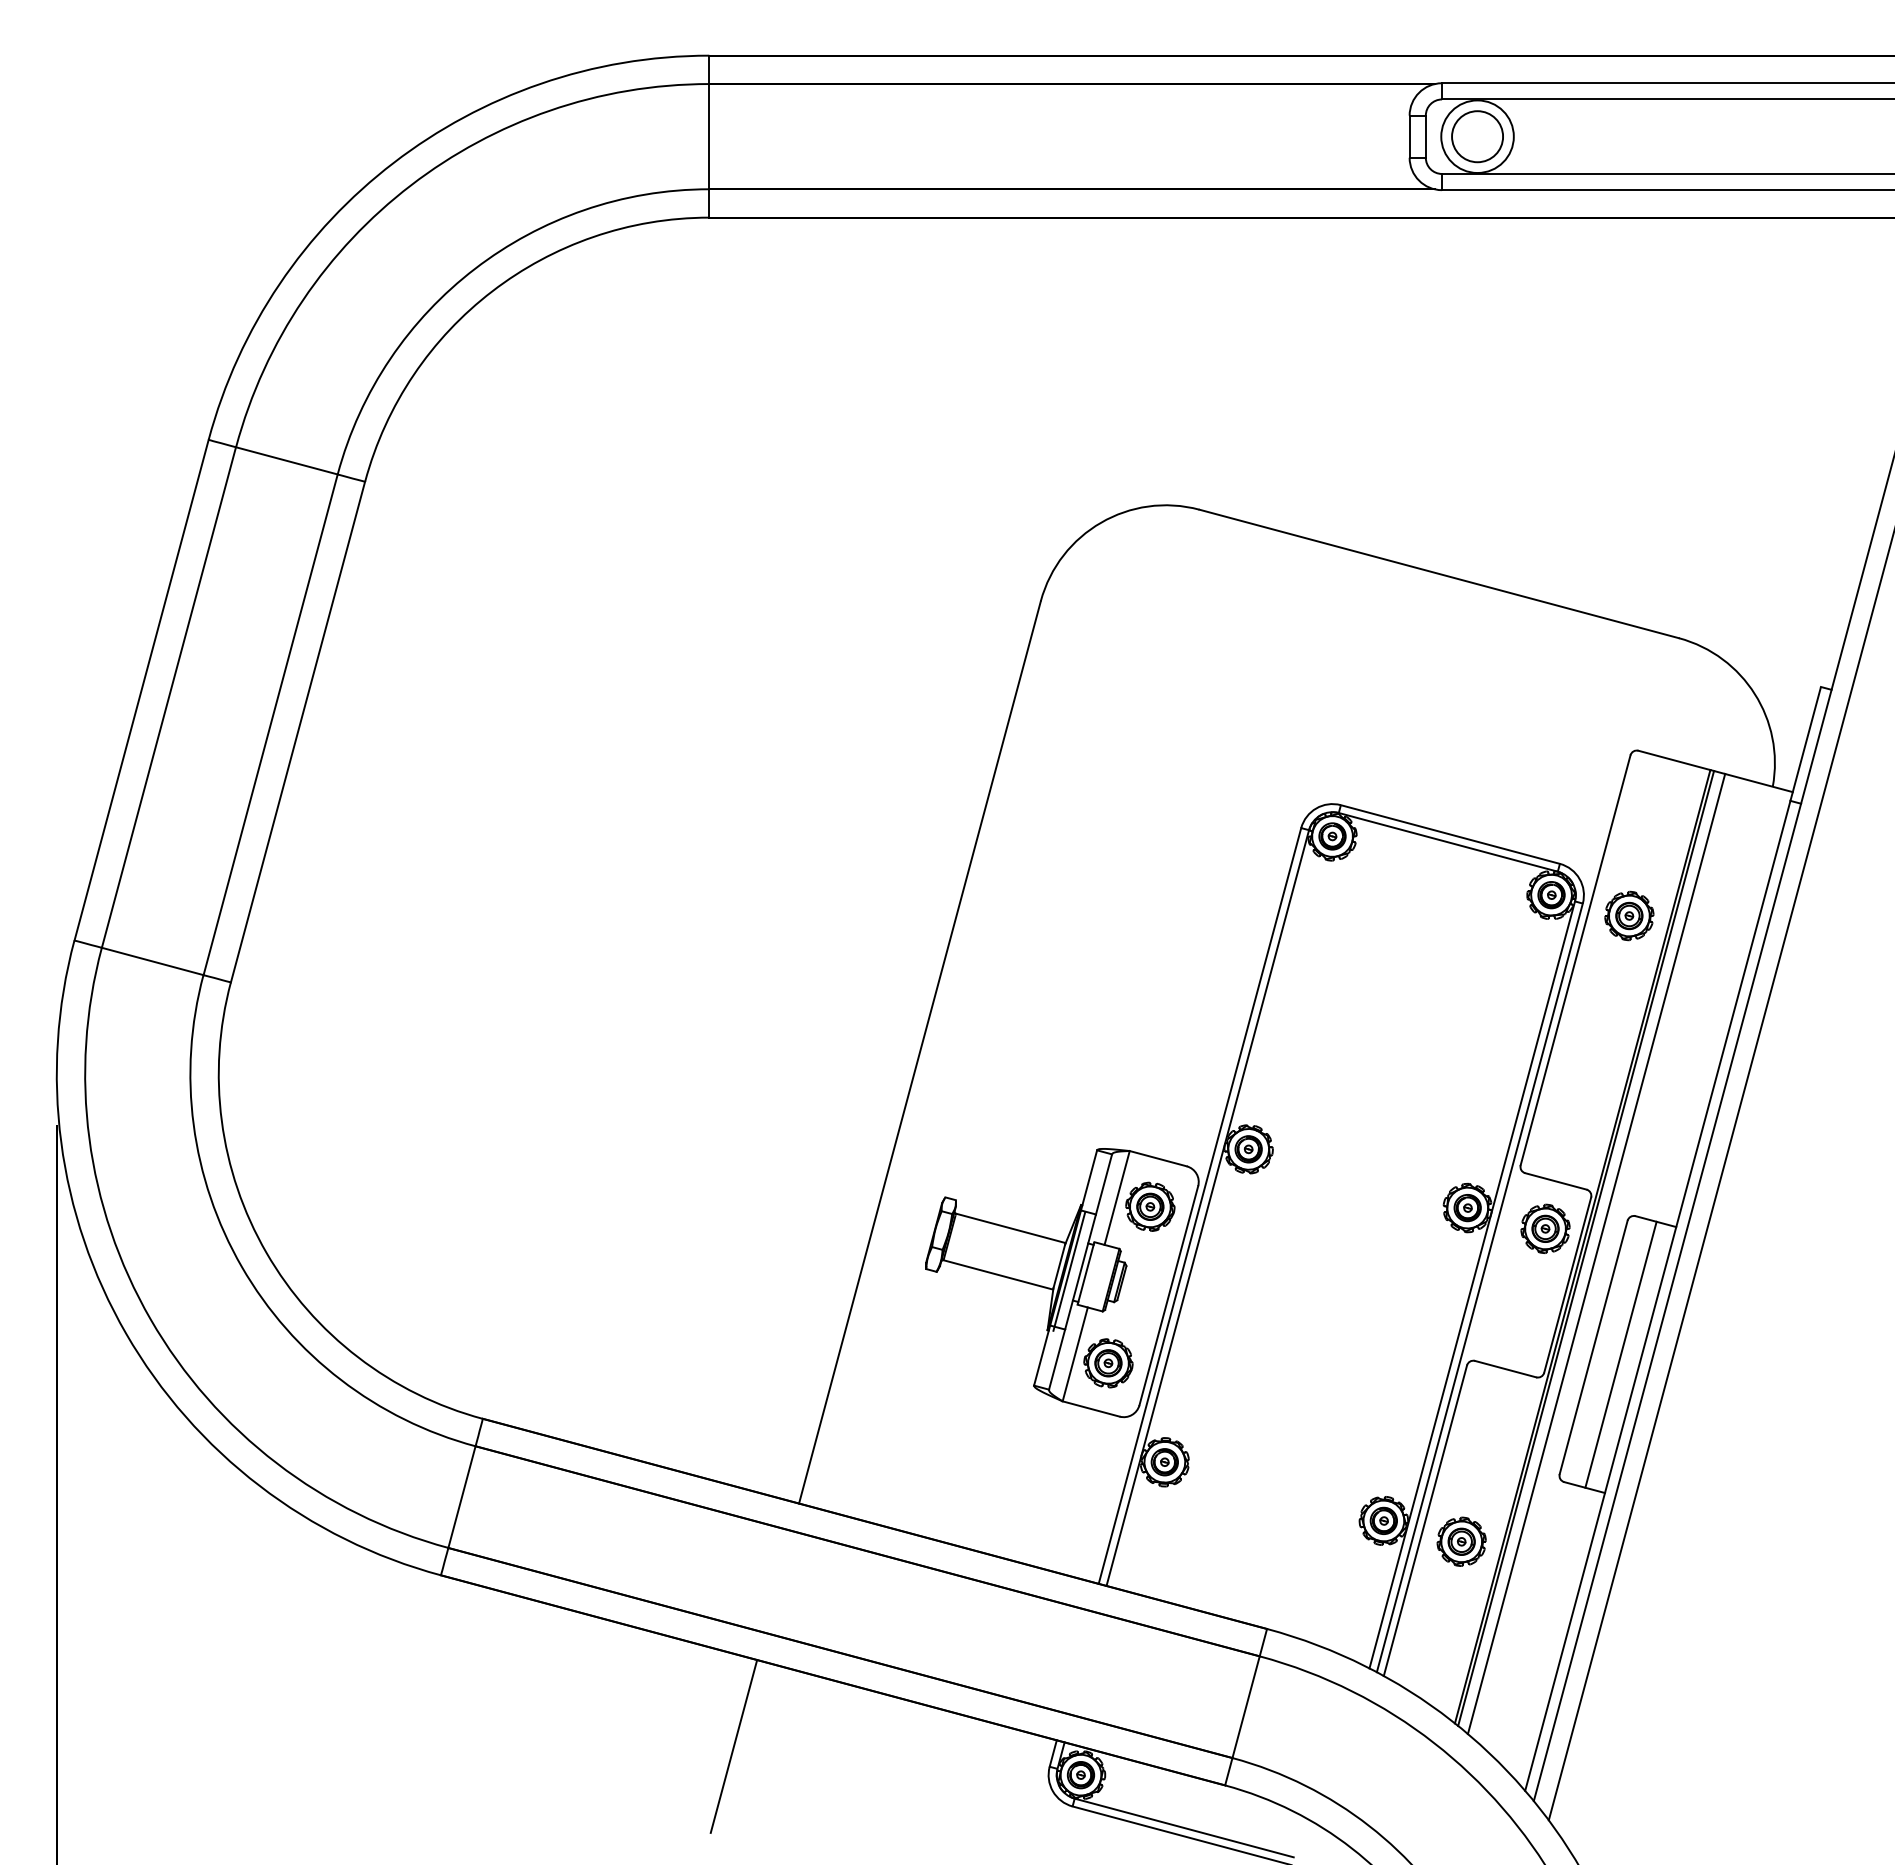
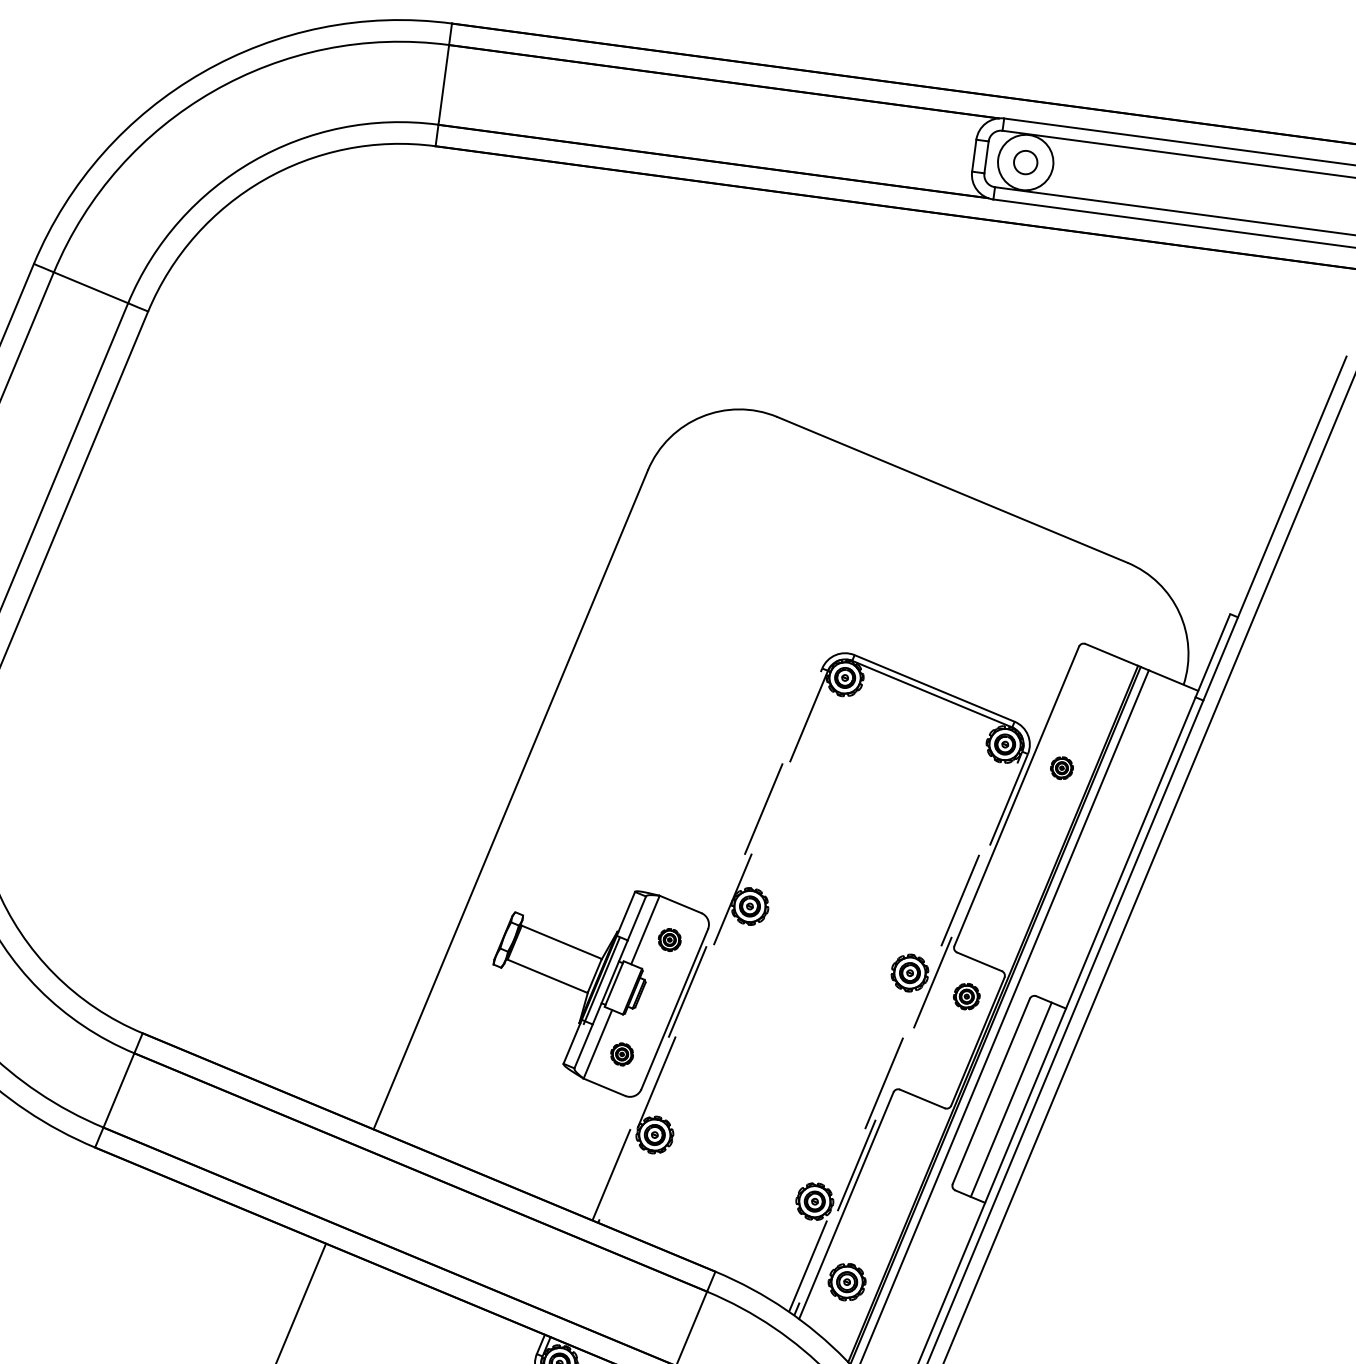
circle: (1477, 136) -> (1025, 162), size x0.6
part: (1629, 915) -> (1062, 767), size x0.6
line: (1200, 1205) -> (707, 944), solid -> dashed
part: (1150, 1206) -> (669, 939), size x0.6
line: (1207, 1208) -> (712, 947), solid -> dashed
part: (1545, 1228) -> (966, 996), size x0.7
line: (1472, 1284) -> (905, 1031), solid -> dashed
line: (1479, 1287) -> (910, 1034), solid -> dashed
part: (1108, 1363) -> (622, 1054), size x0.6
part: (1461, 1541) -> (847, 1281), moved

